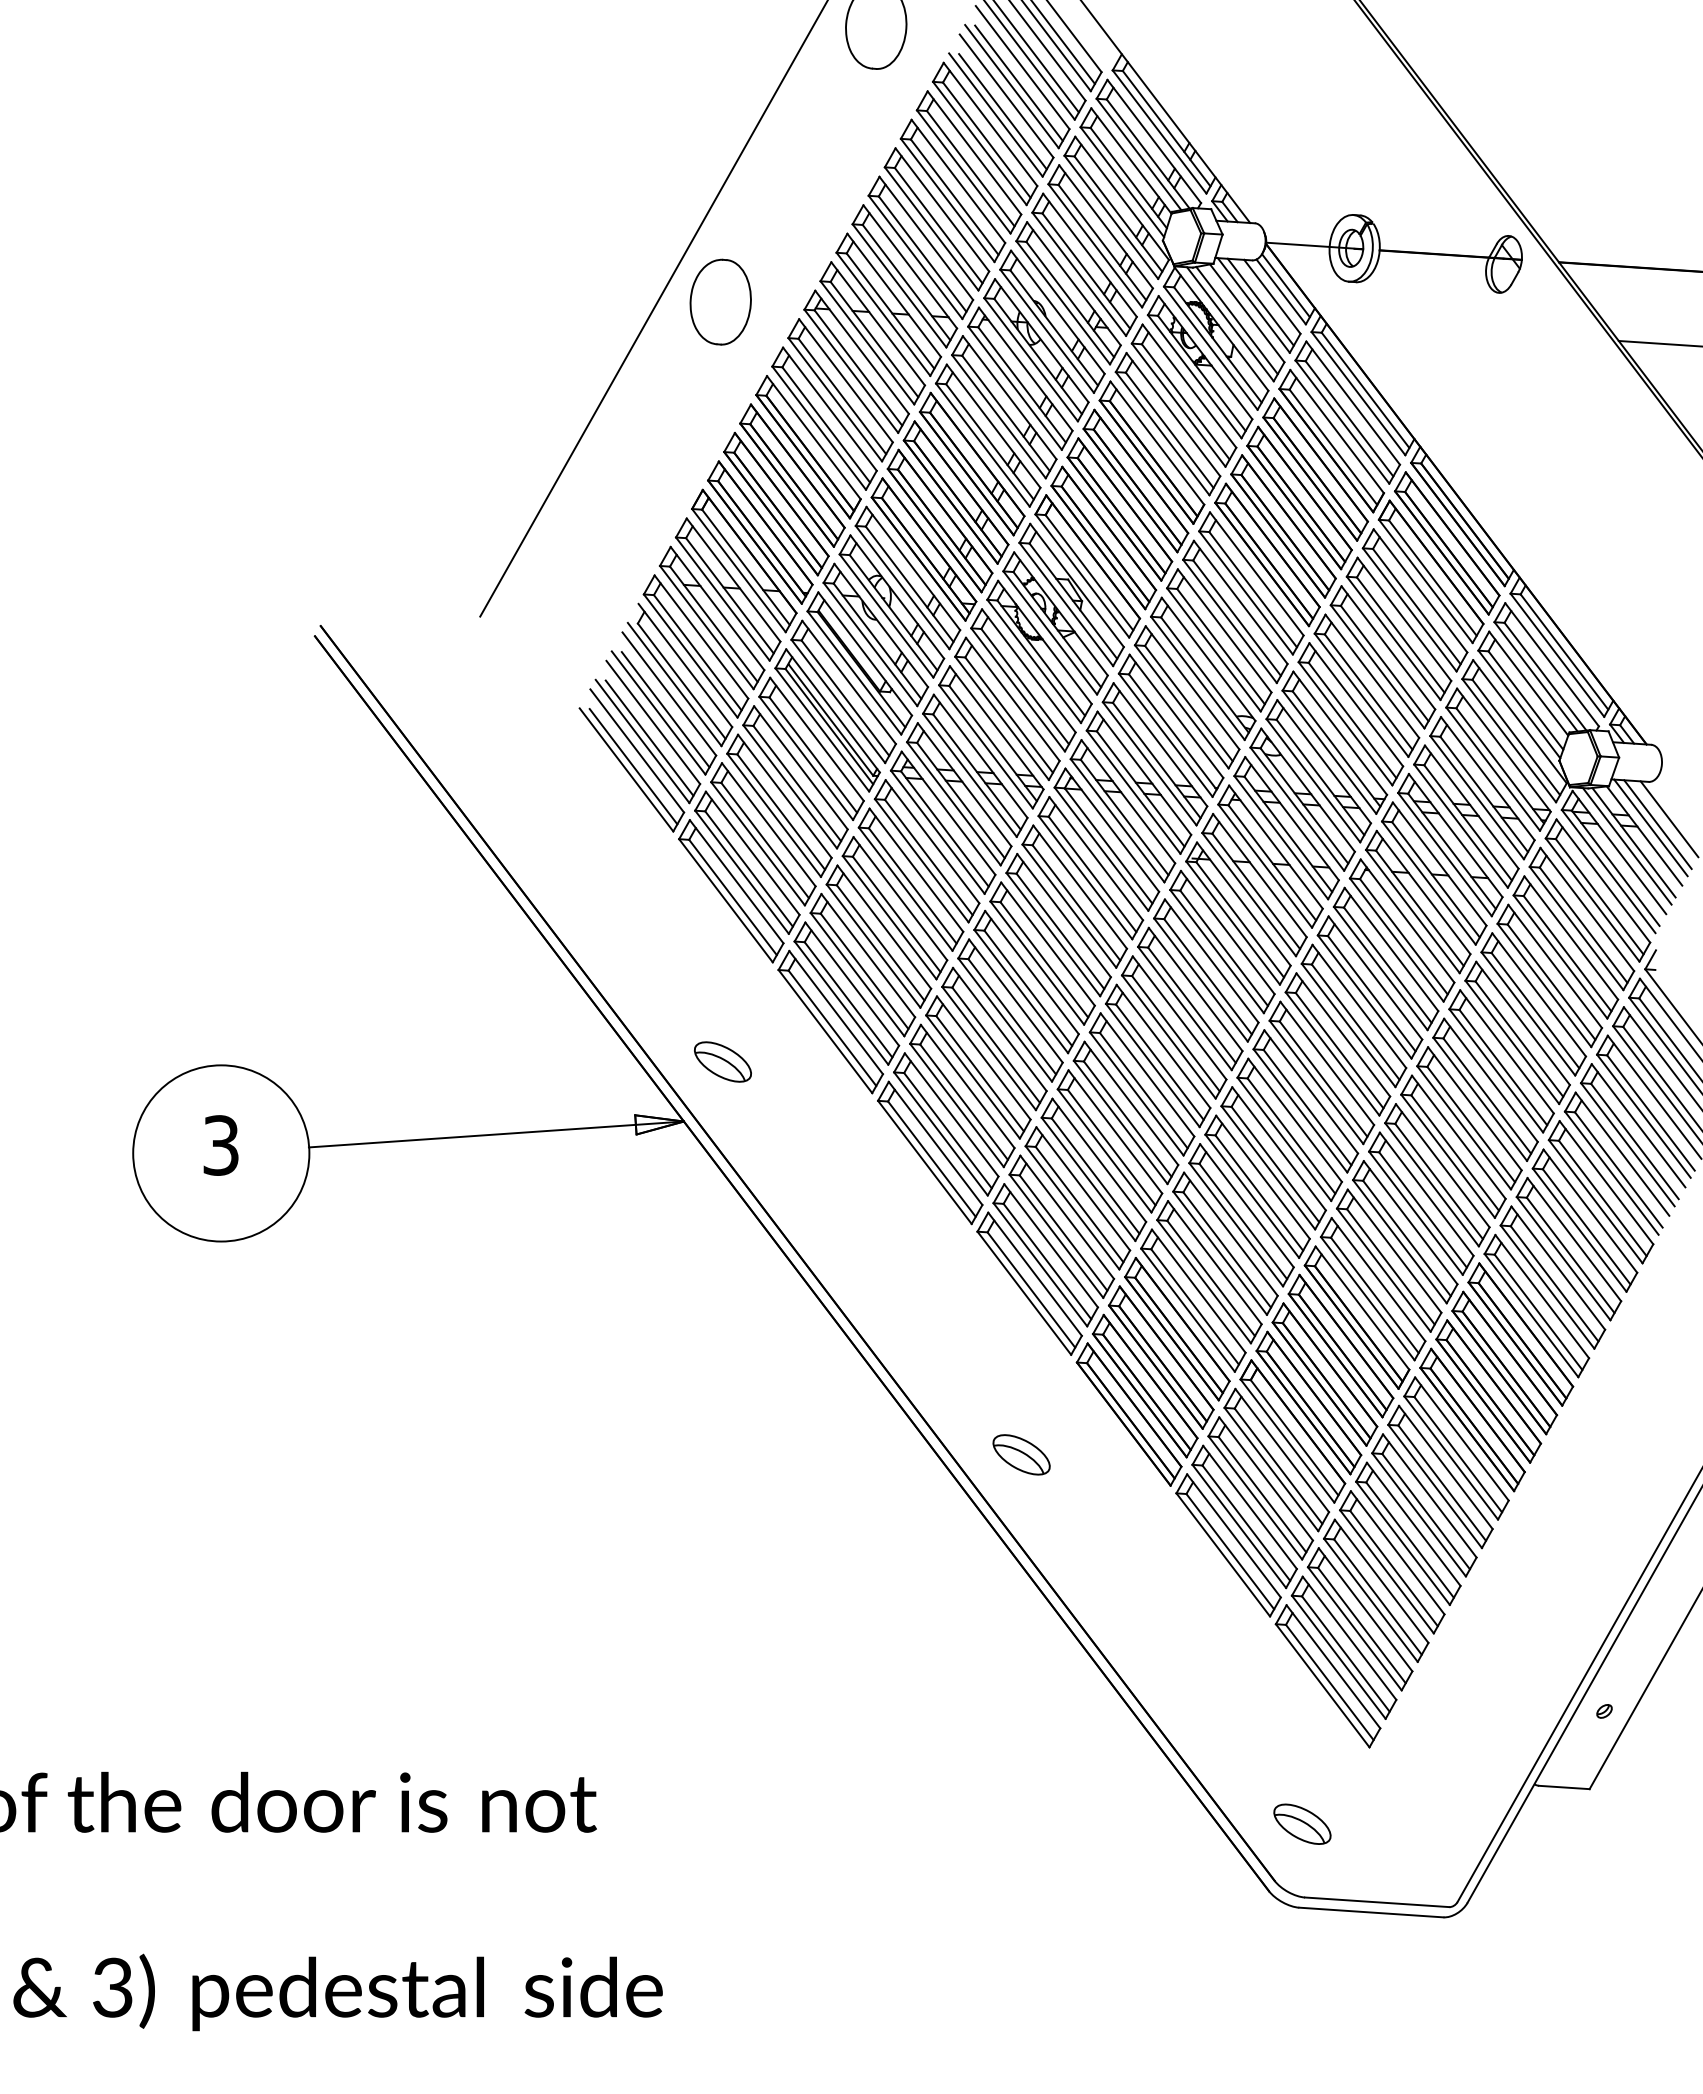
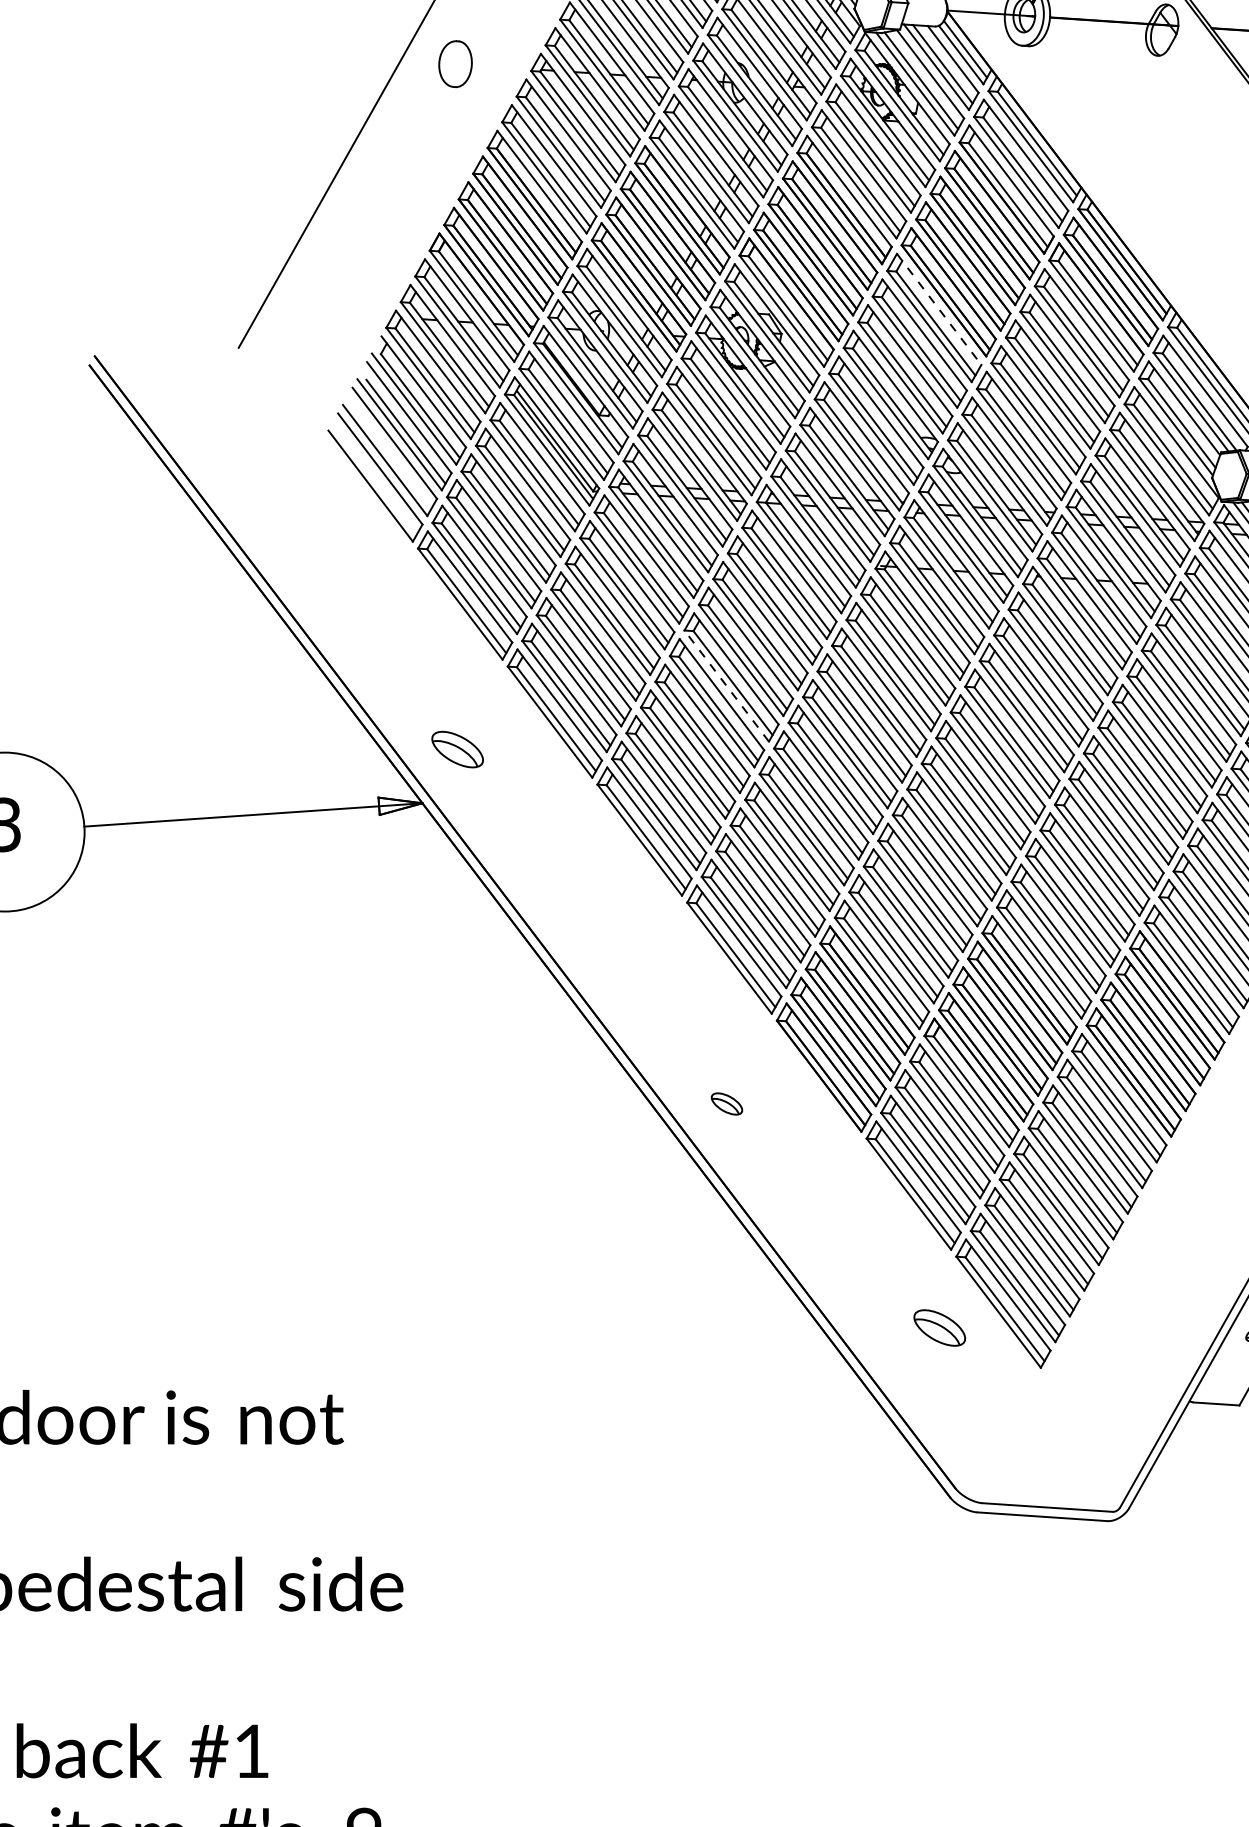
part: (720, 301) -> (455, 63), size x0.6
line: (1257, 574) -> (939, 309), solid -> dashed
line: (649, 737) -> (391, 456), removed
line: (633, 766) -> (376, 483), removed
line: (1020, 991) -> (726, 685), solid -> dashed
part: (1021, 1454) -> (726, 1103), size x0.6
part: (1302, 1823) -> (939, 1327), moved

